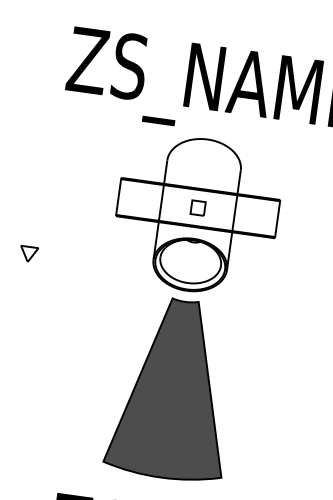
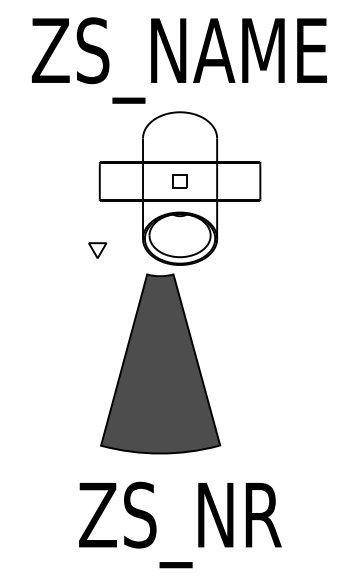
part: (28, 254) -> (97, 250), moved
part: (173, 388) -> (160, 363), moved

